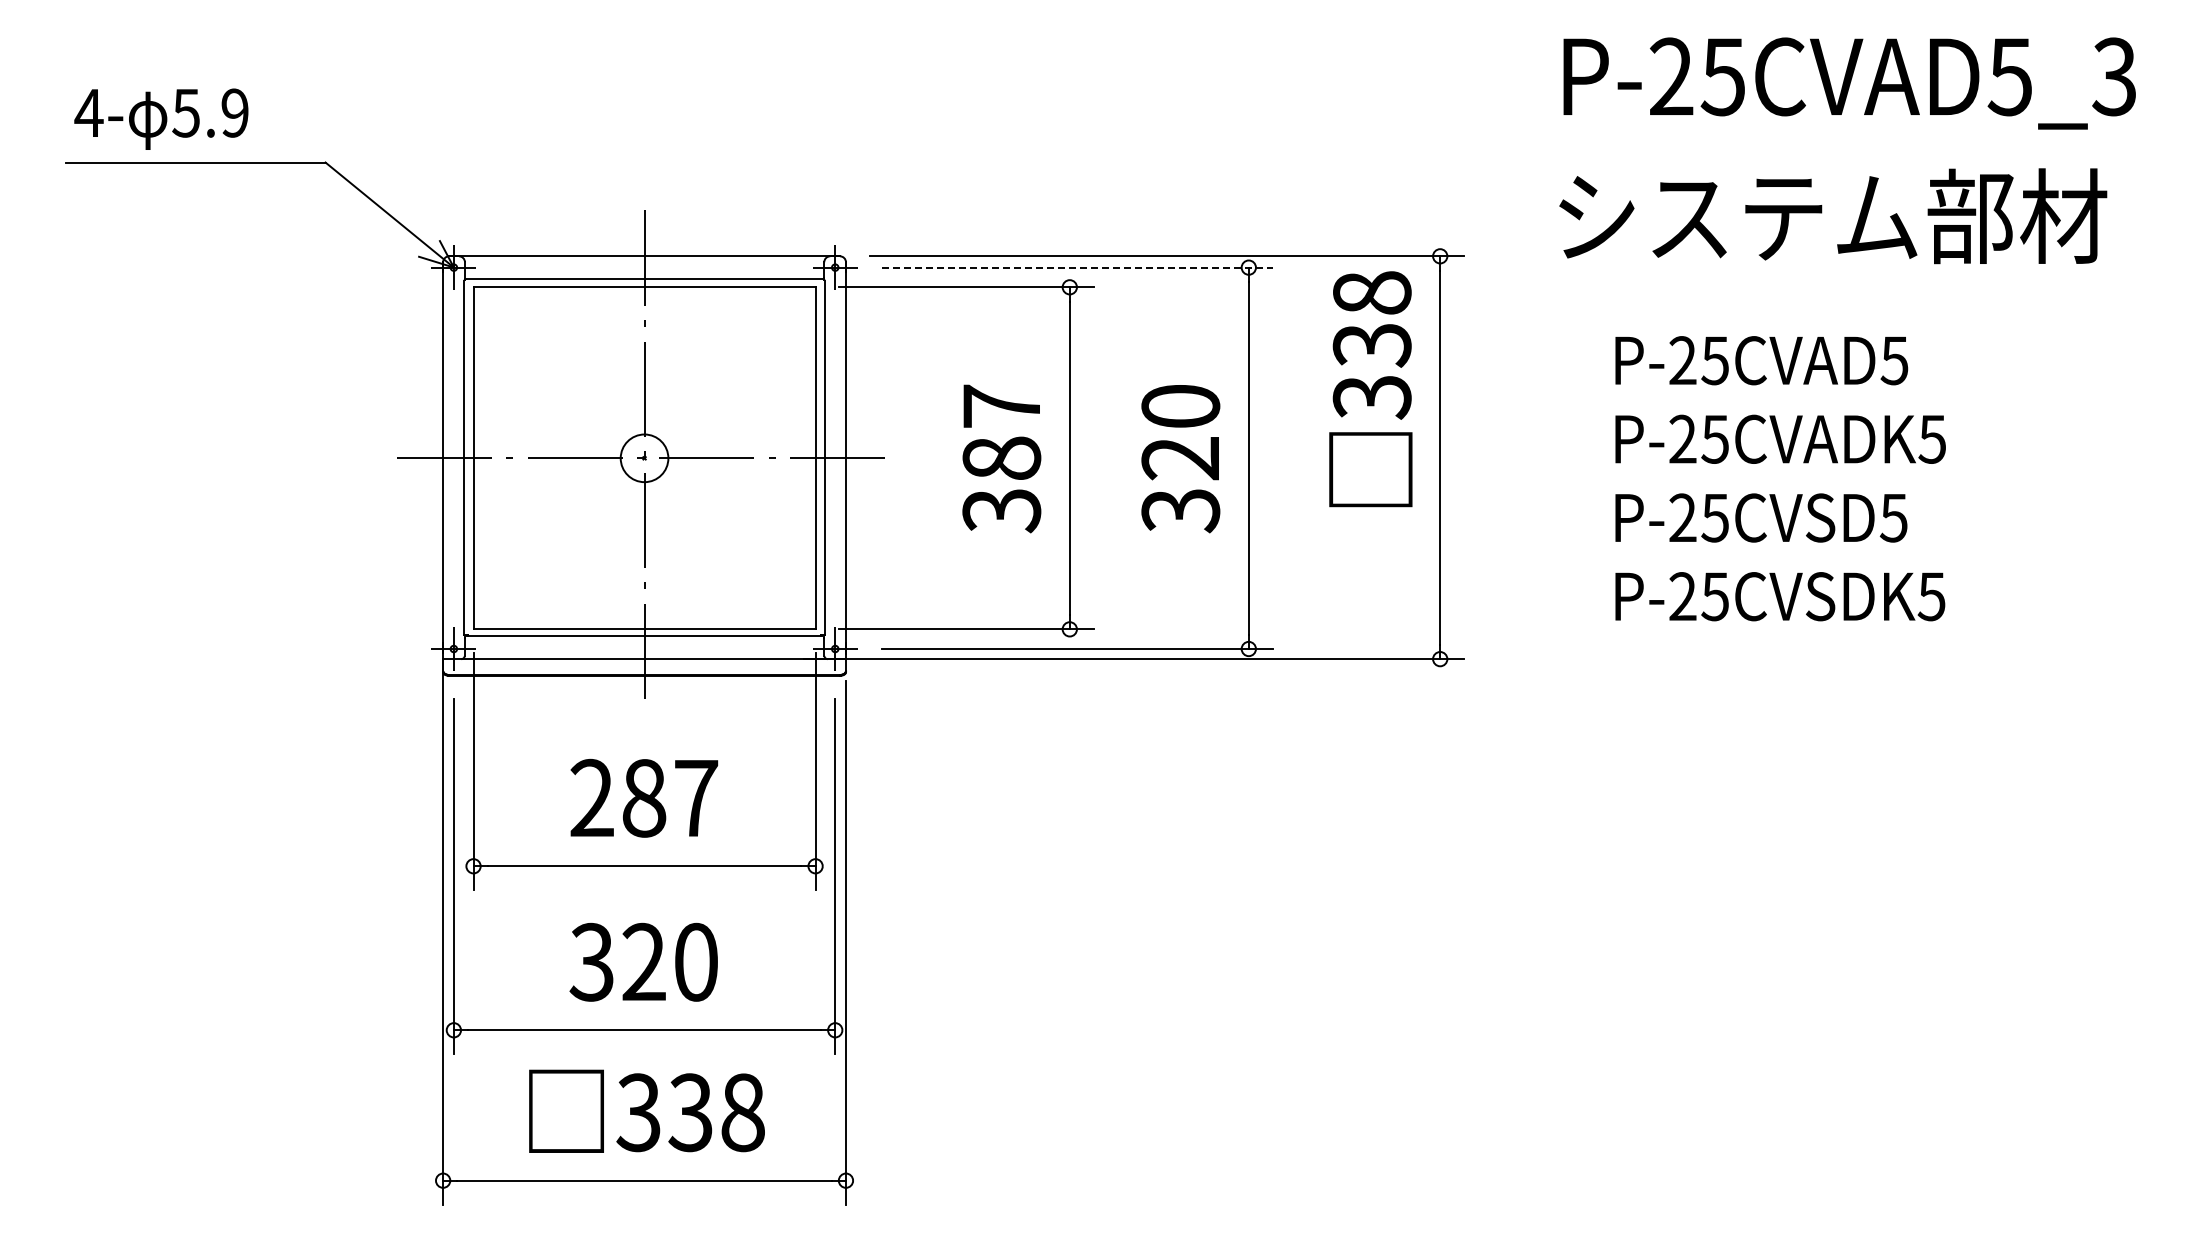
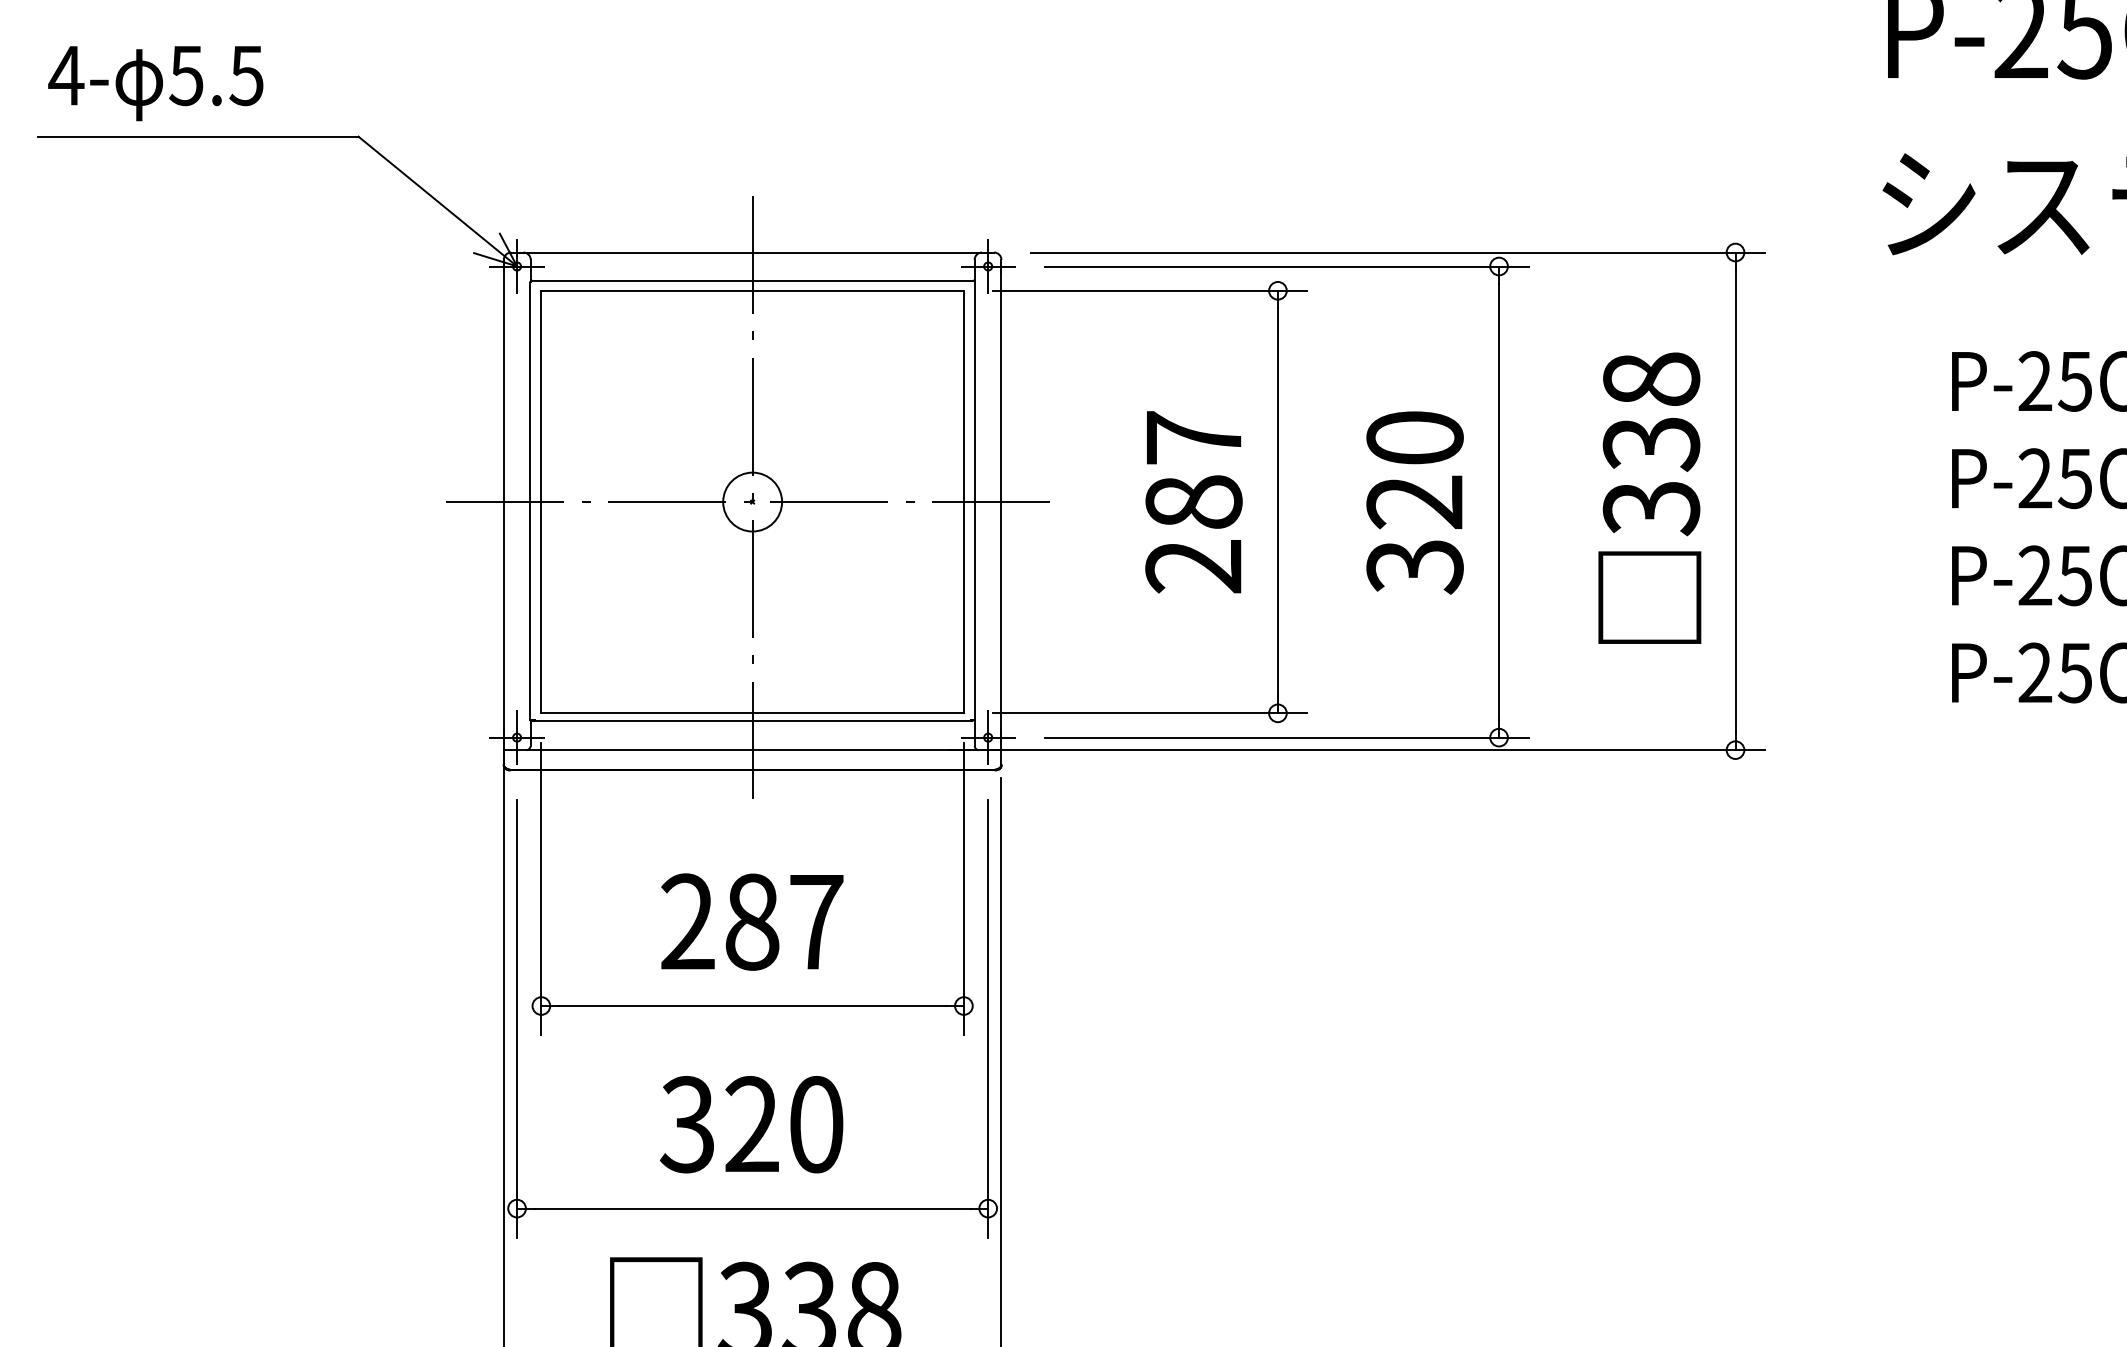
text: (234, 112) -> (246, 74), 5.9 -> 5.5
line: (1077, 267) -> (1287, 266), dashed -> solid
text: (1370, 389) -> (1649, 498), moved
text: (1001, 511) -> (1193, 567), 387 -> 287

